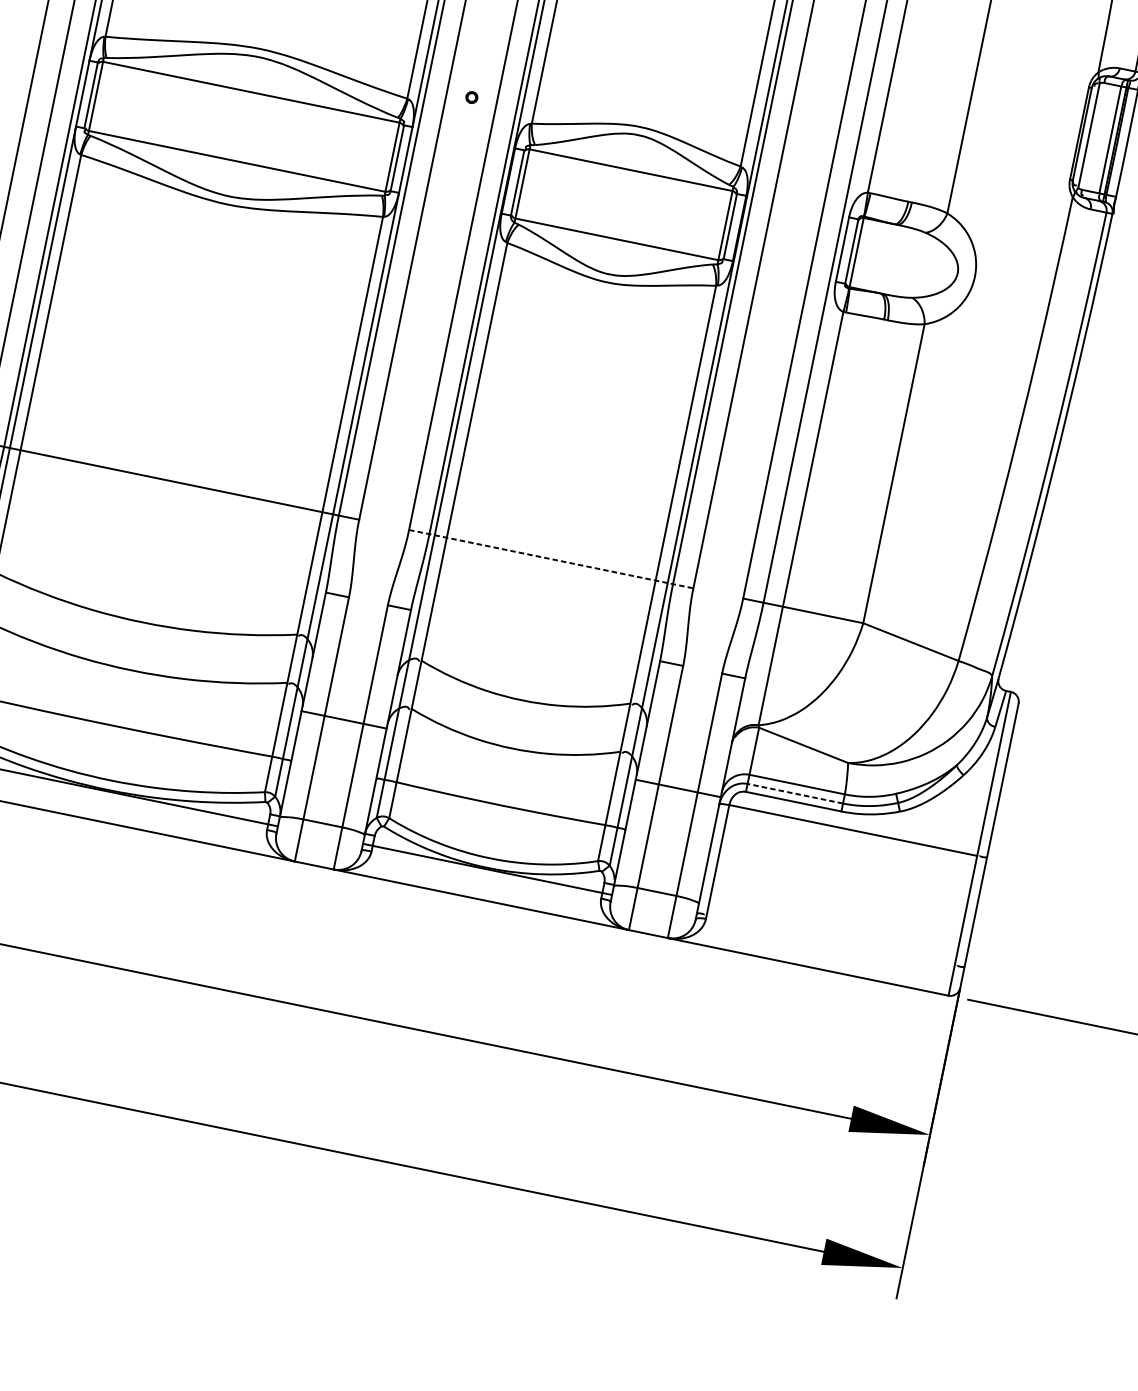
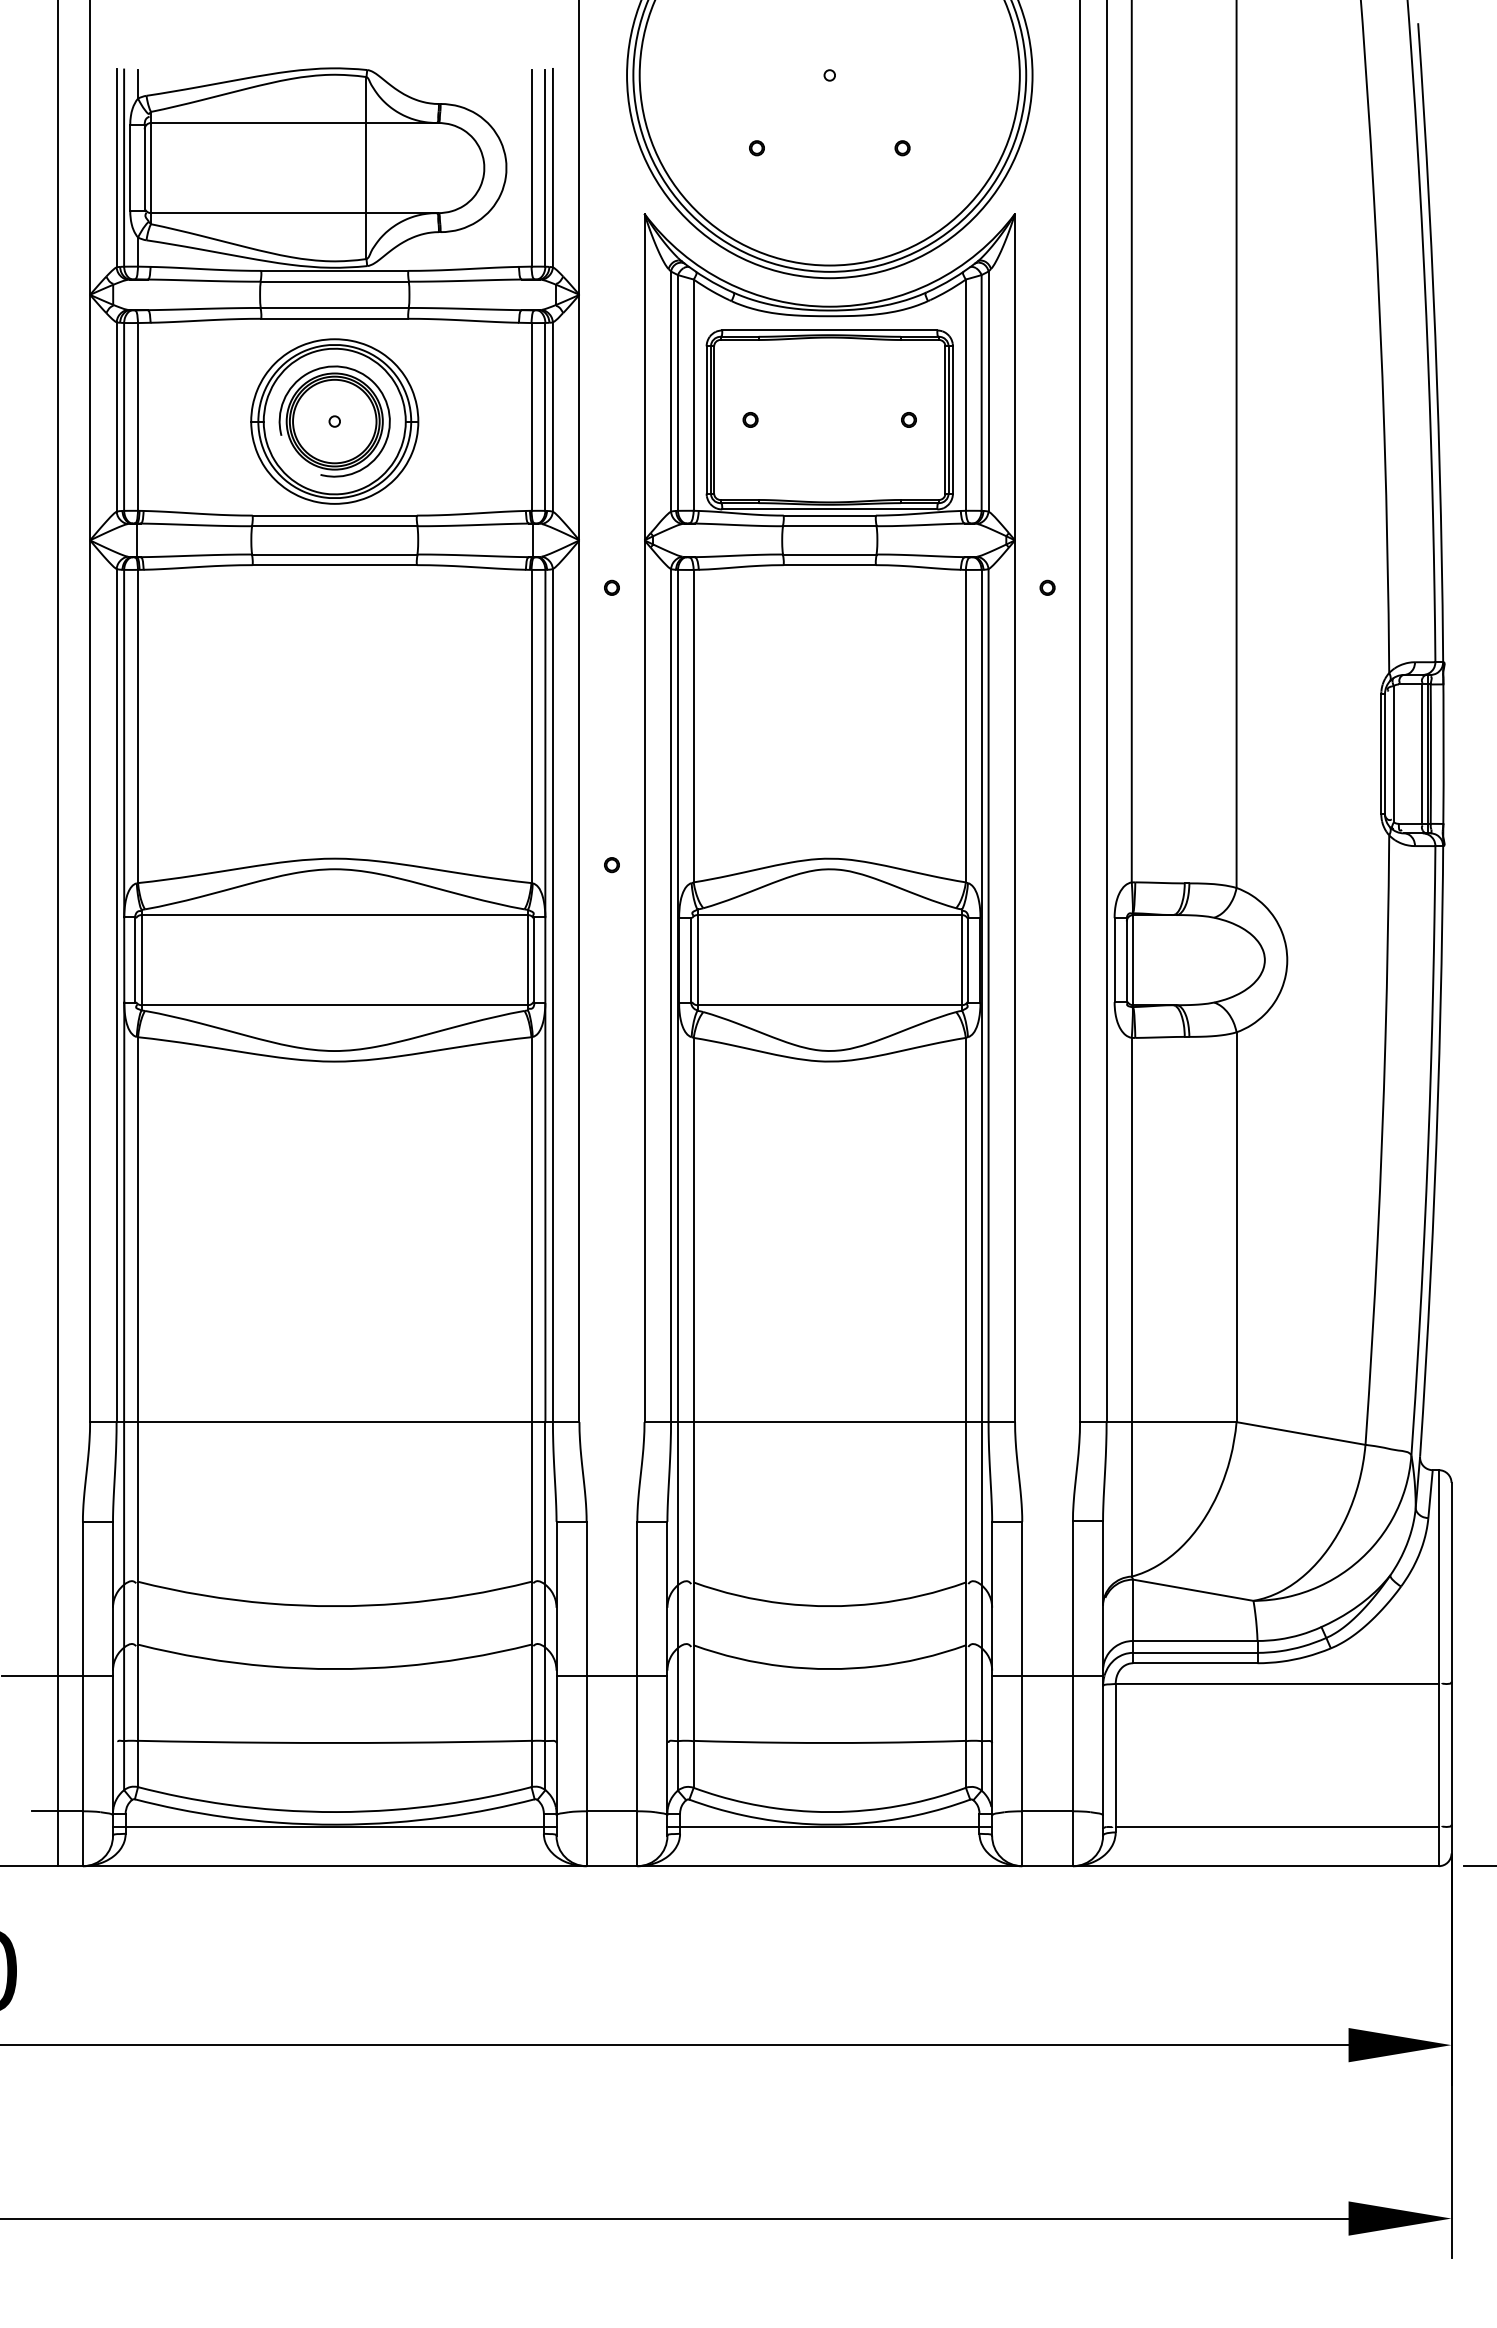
line: (551, 559) -> (830, 1422), dashed -> solid
line: (794, 793) -> (1194, 1652), dashed -> solid
line: (830, 939) -> (1276, 1826), added

